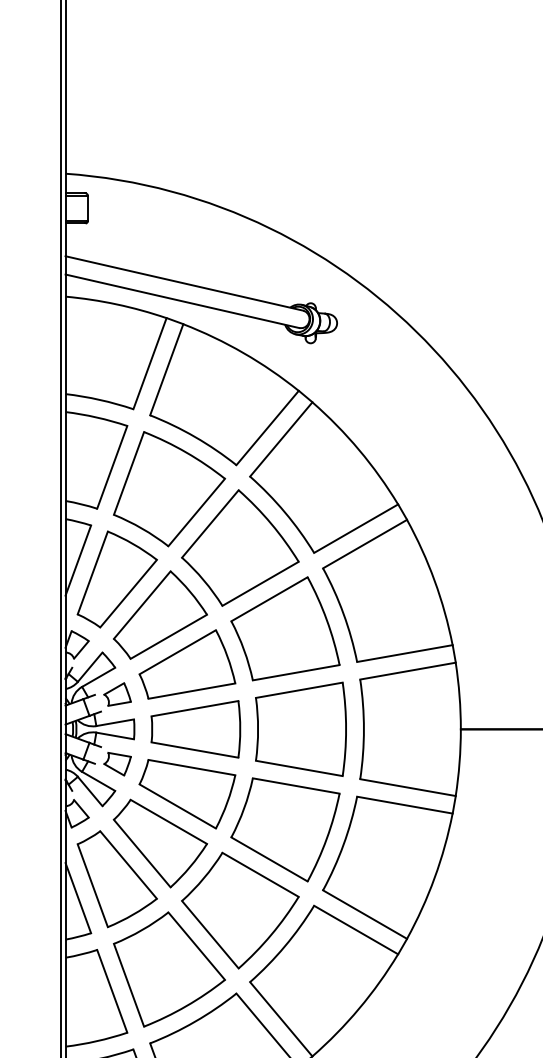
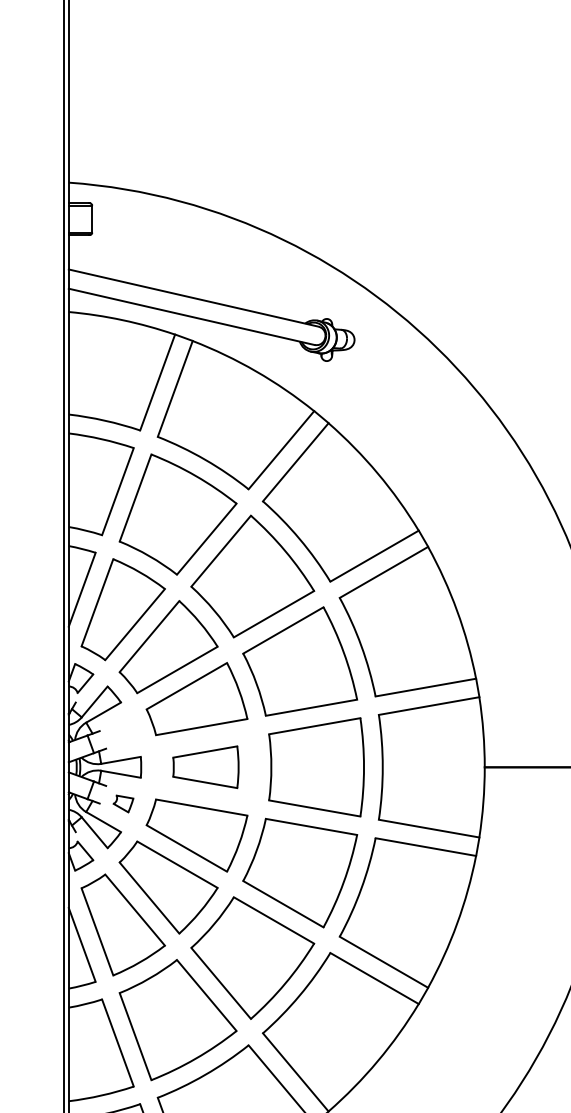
part: (117, 694) -> (123, 730), removed
part: (195, 728) -> (205, 766), size x0.7
part: (117, 763) -> (123, 803), size x0.7

